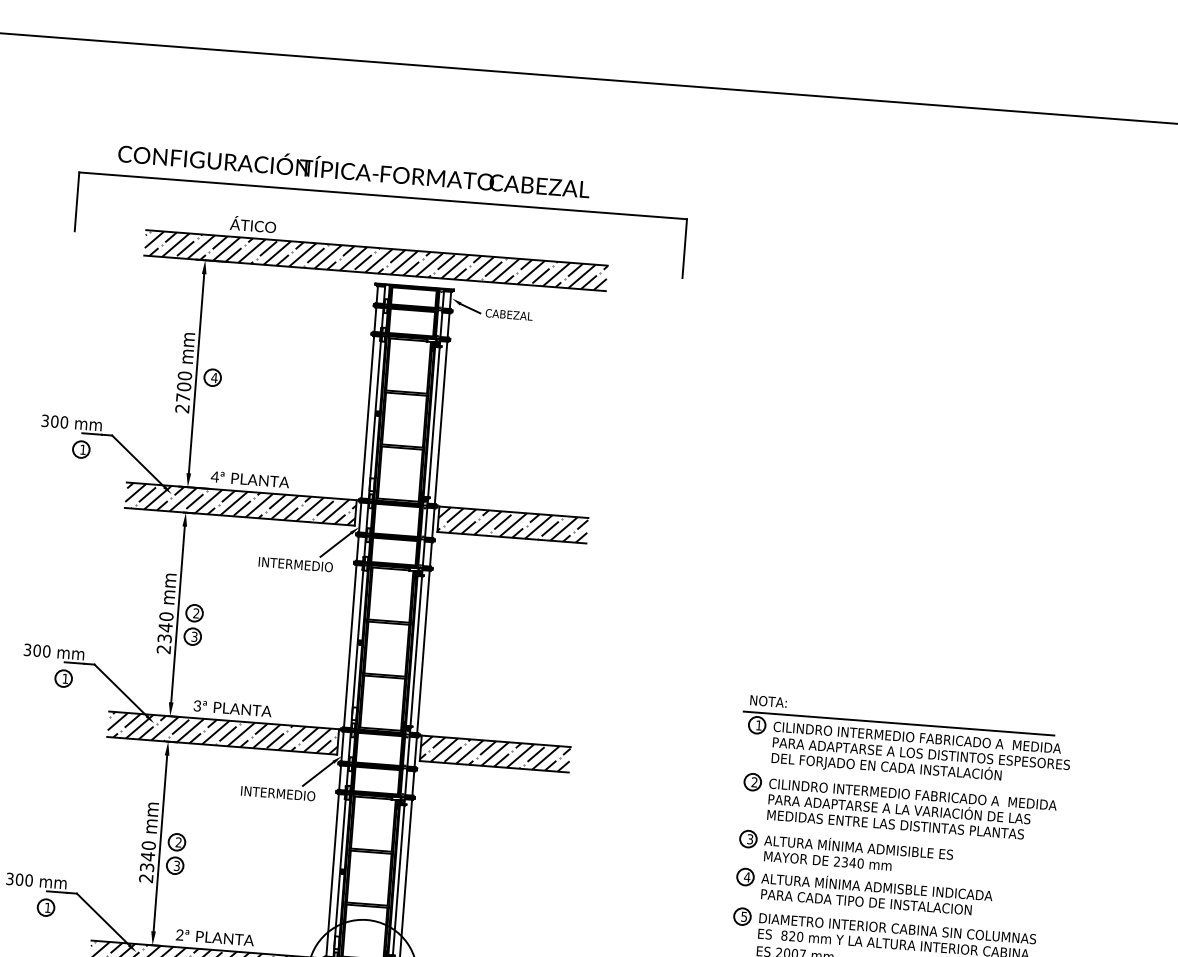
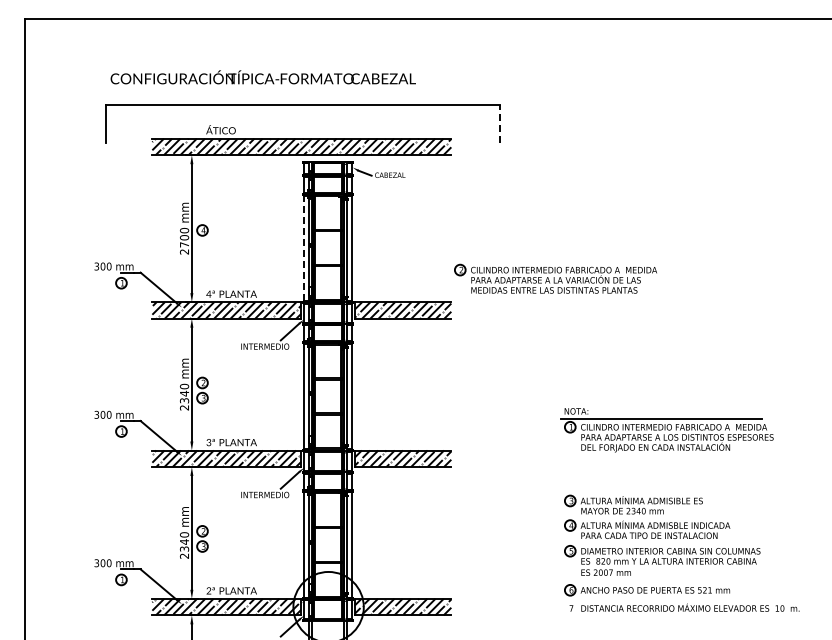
text: (352, 169) -> (262, 77), moved
line: (685, 248) -> (500, 123), solid -> dashed
line: (368, 417) -> (304, 248), solid -> dashed
part: (898, 806) -> (555, 278), moved

